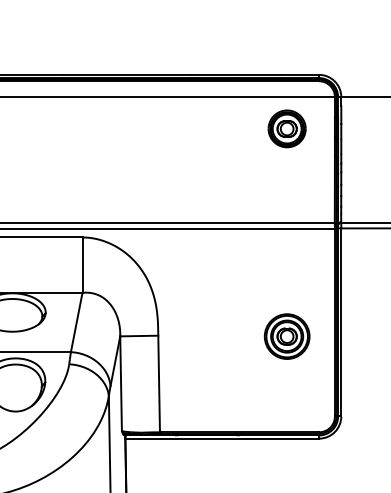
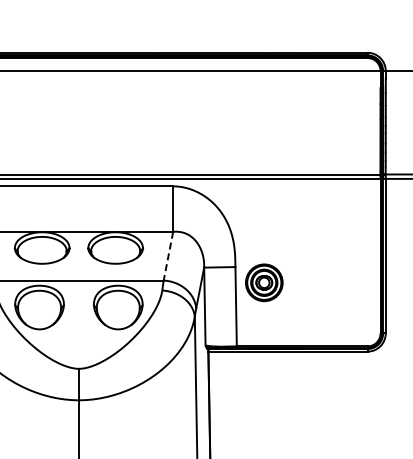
part: (287, 129) -> (341, 97), removed
line: (76, 322) -> (168, 256), solid -> dashed
part: (287, 336) -> (264, 282), moved

